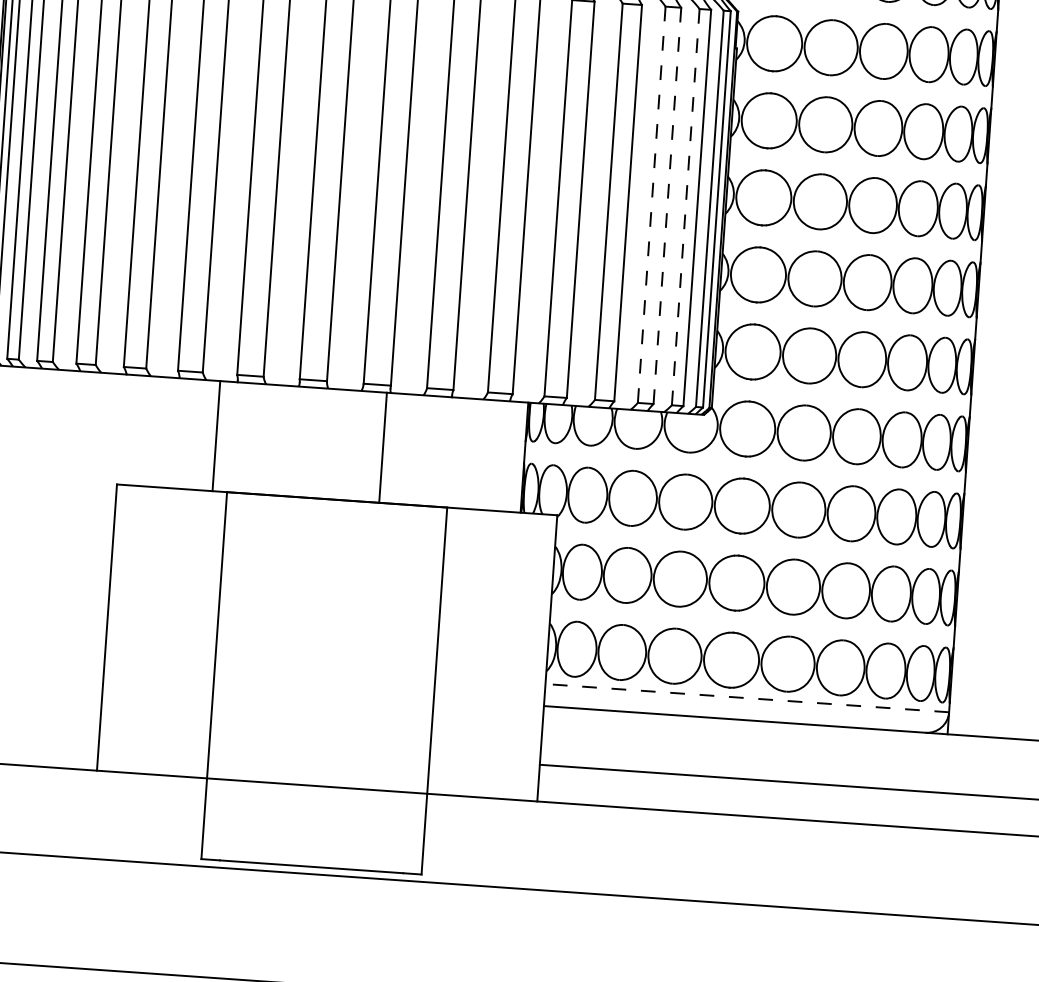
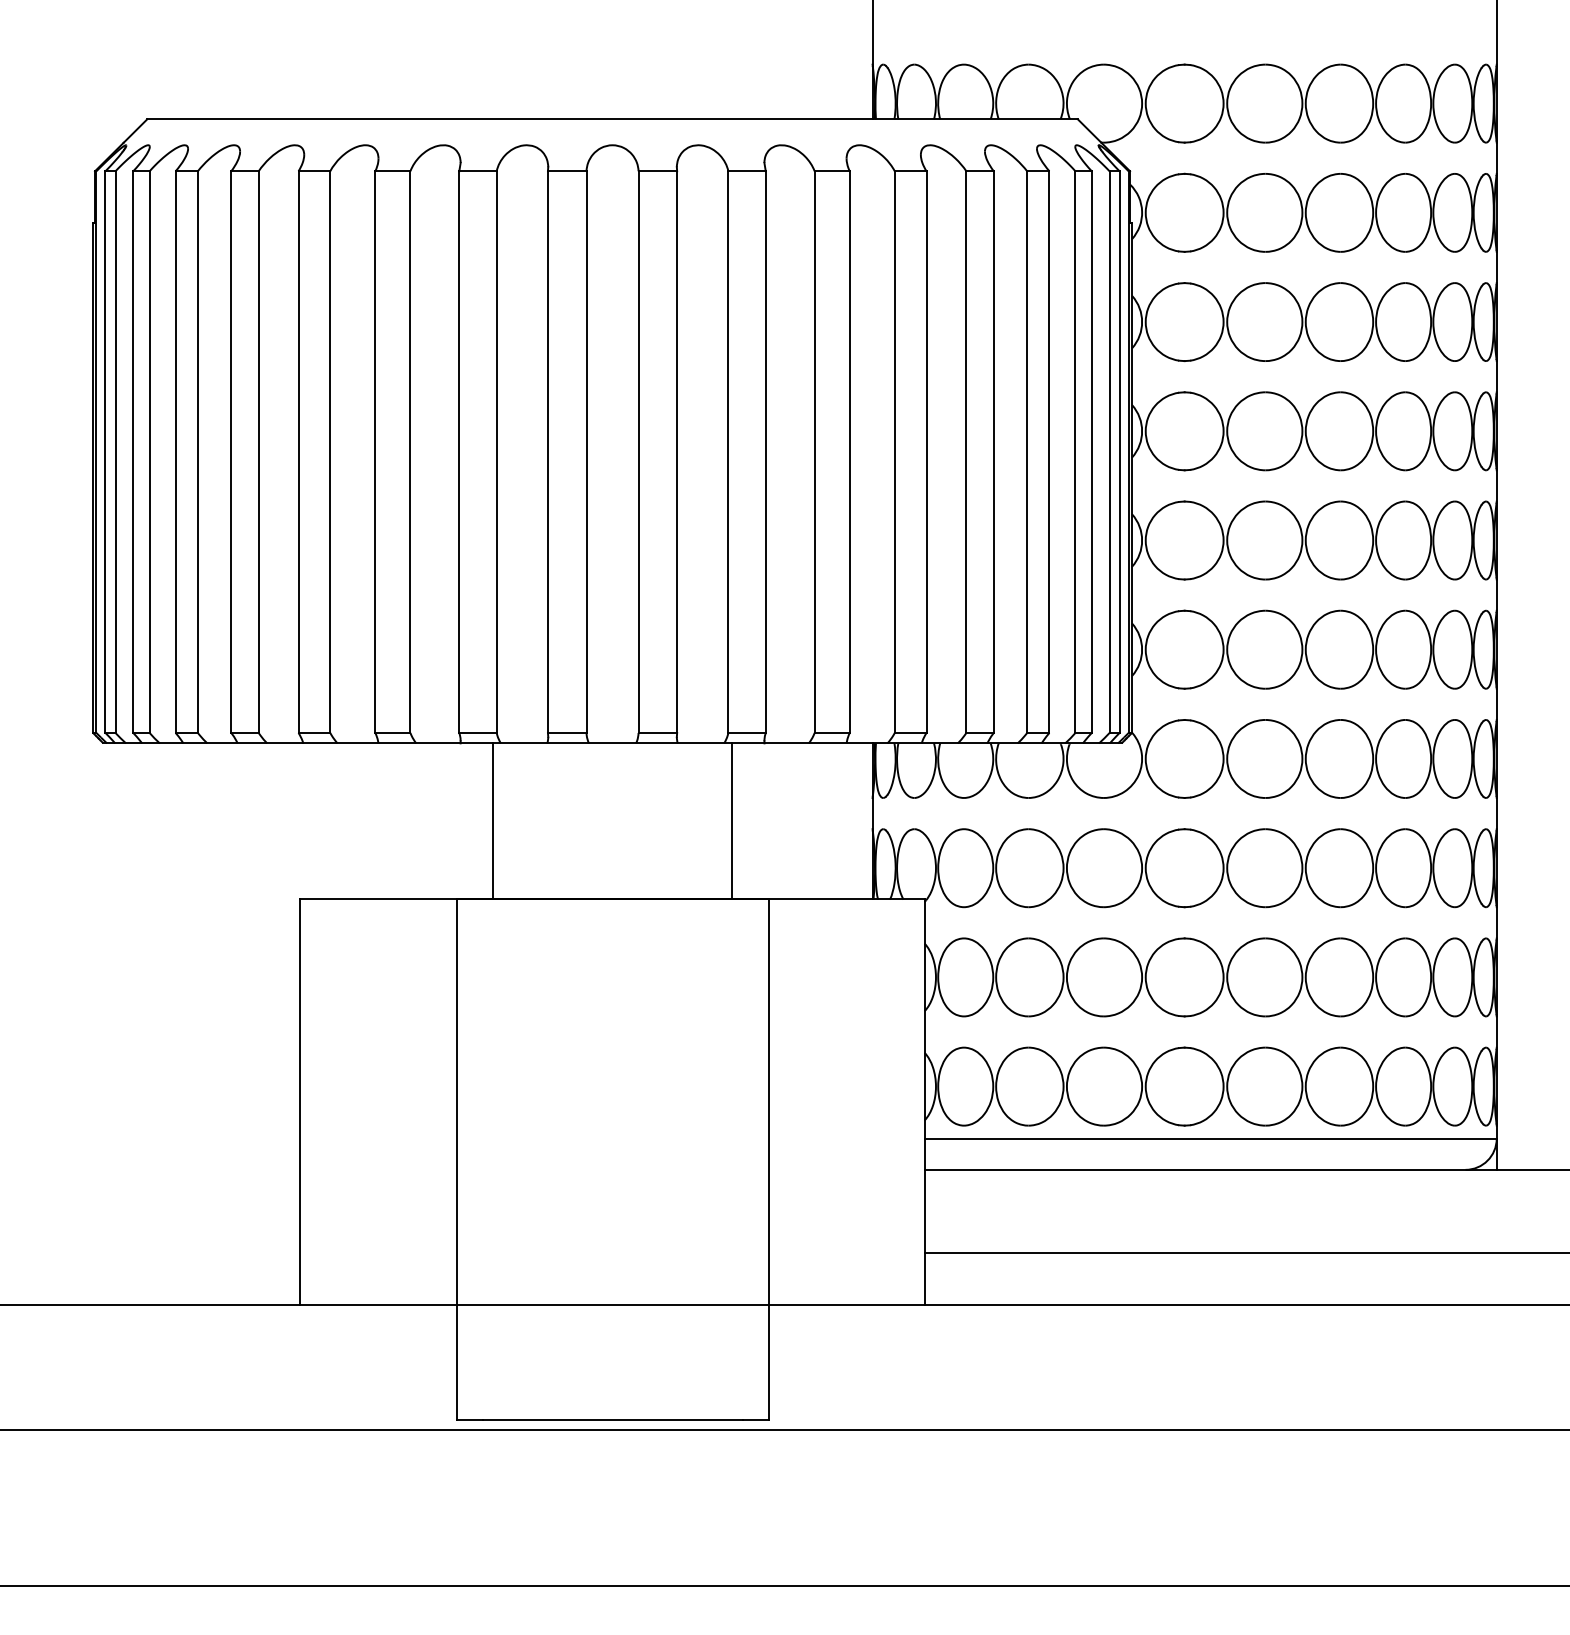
line: (651, 205) -> (1027, 452), dashed -> solid
line: (667, 206) -> (1049, 452), dashed -> solid
line: (685, 207) -> (1075, 452), dashed -> solid
line: (216, 436) -> (492, 821), moved
line: (383, 447) -> (732, 821), moved
line: (747, 698) -> (1210, 1138), dashed -> solid

